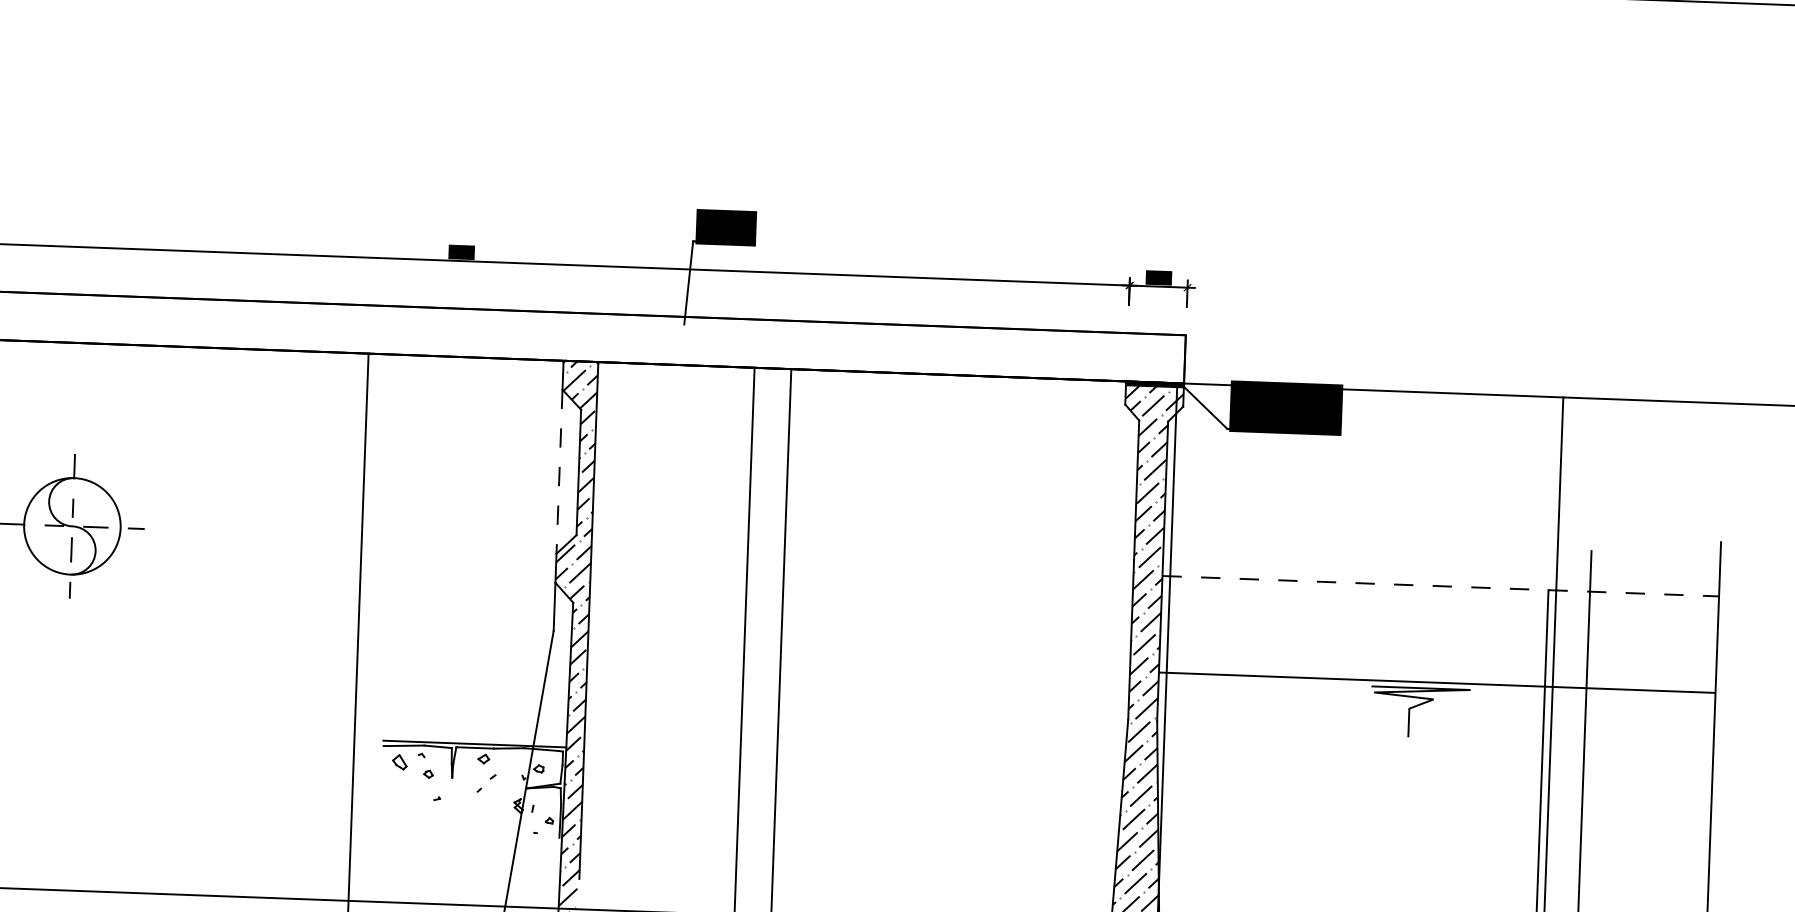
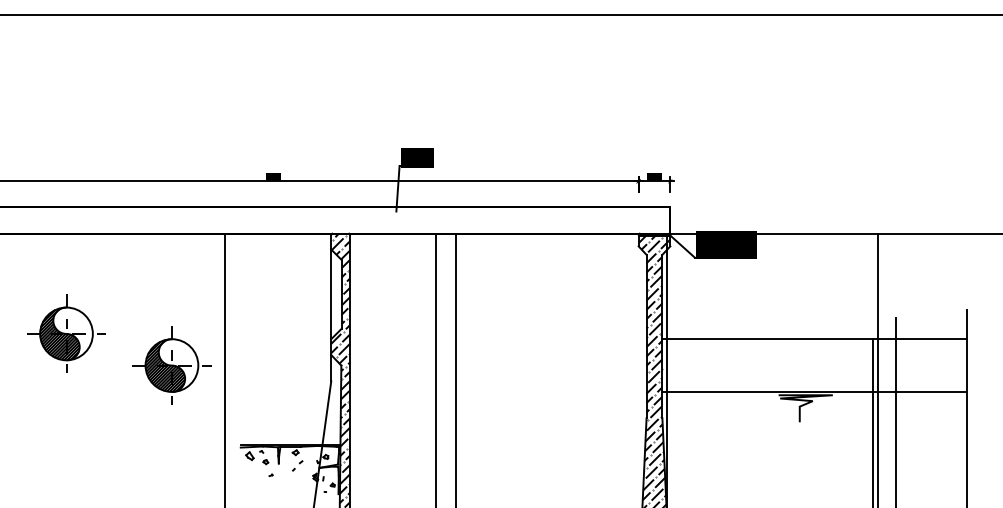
line: (559, 471) -> (331, 294), dashed -> solid
hatch: (59, 525) -> (59, 333), added
line: (1440, 586) -> (814, 339), dashed -> solid
part: (262, 591) -> (171, 365), added

